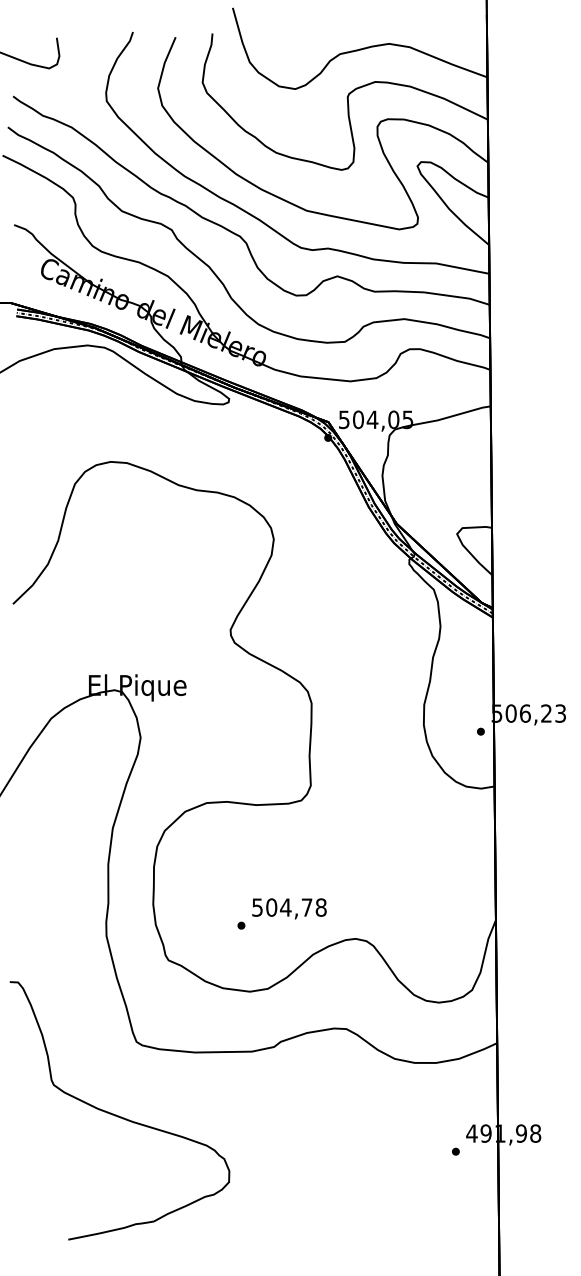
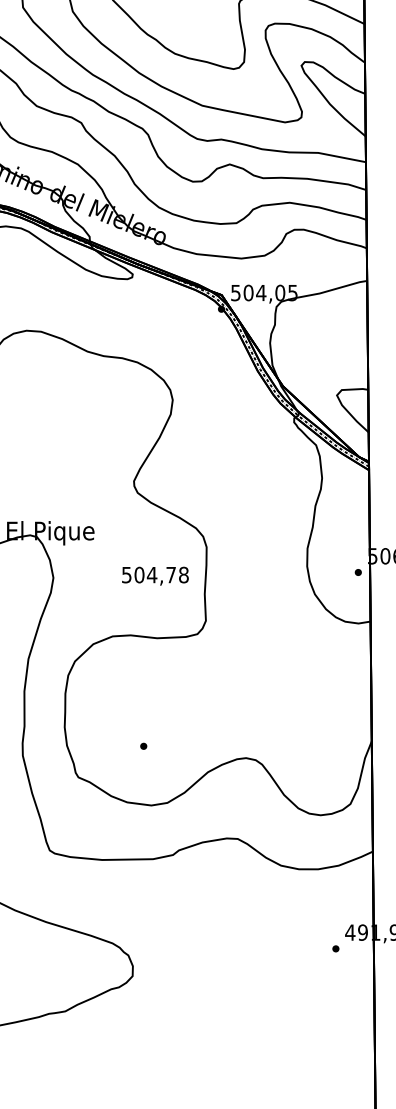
text: (289, 908) -> (155, 575), moved

